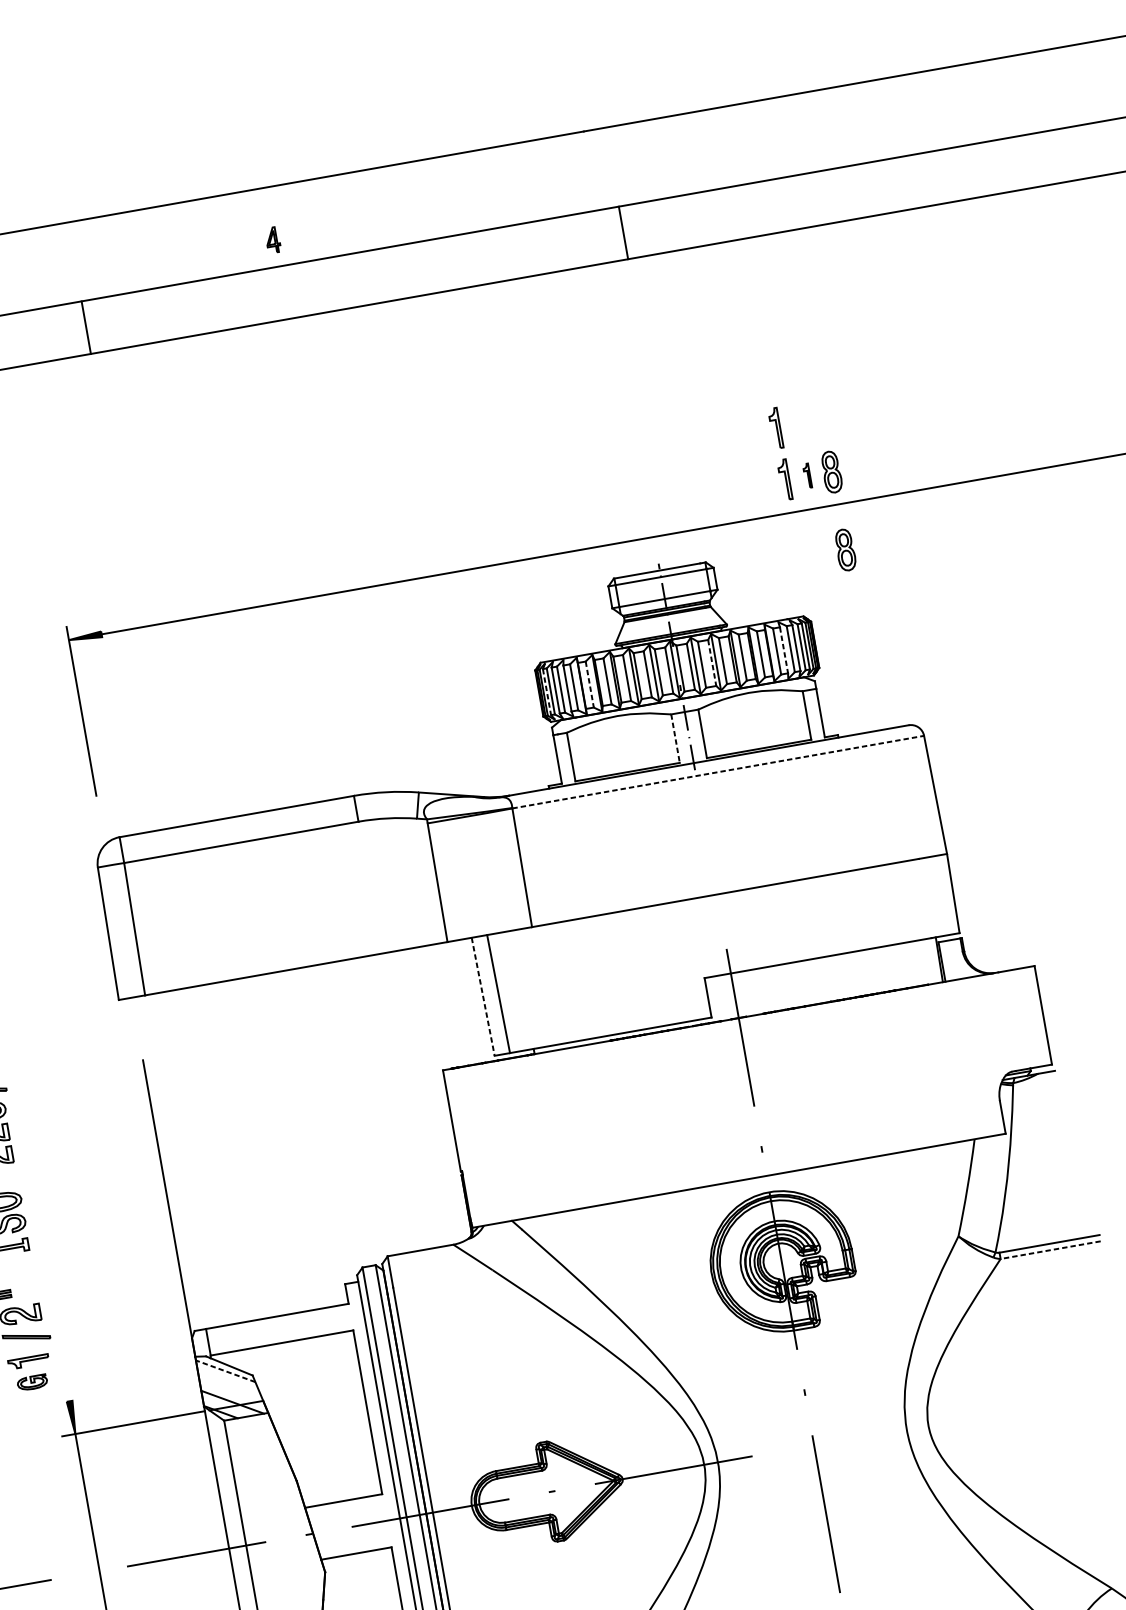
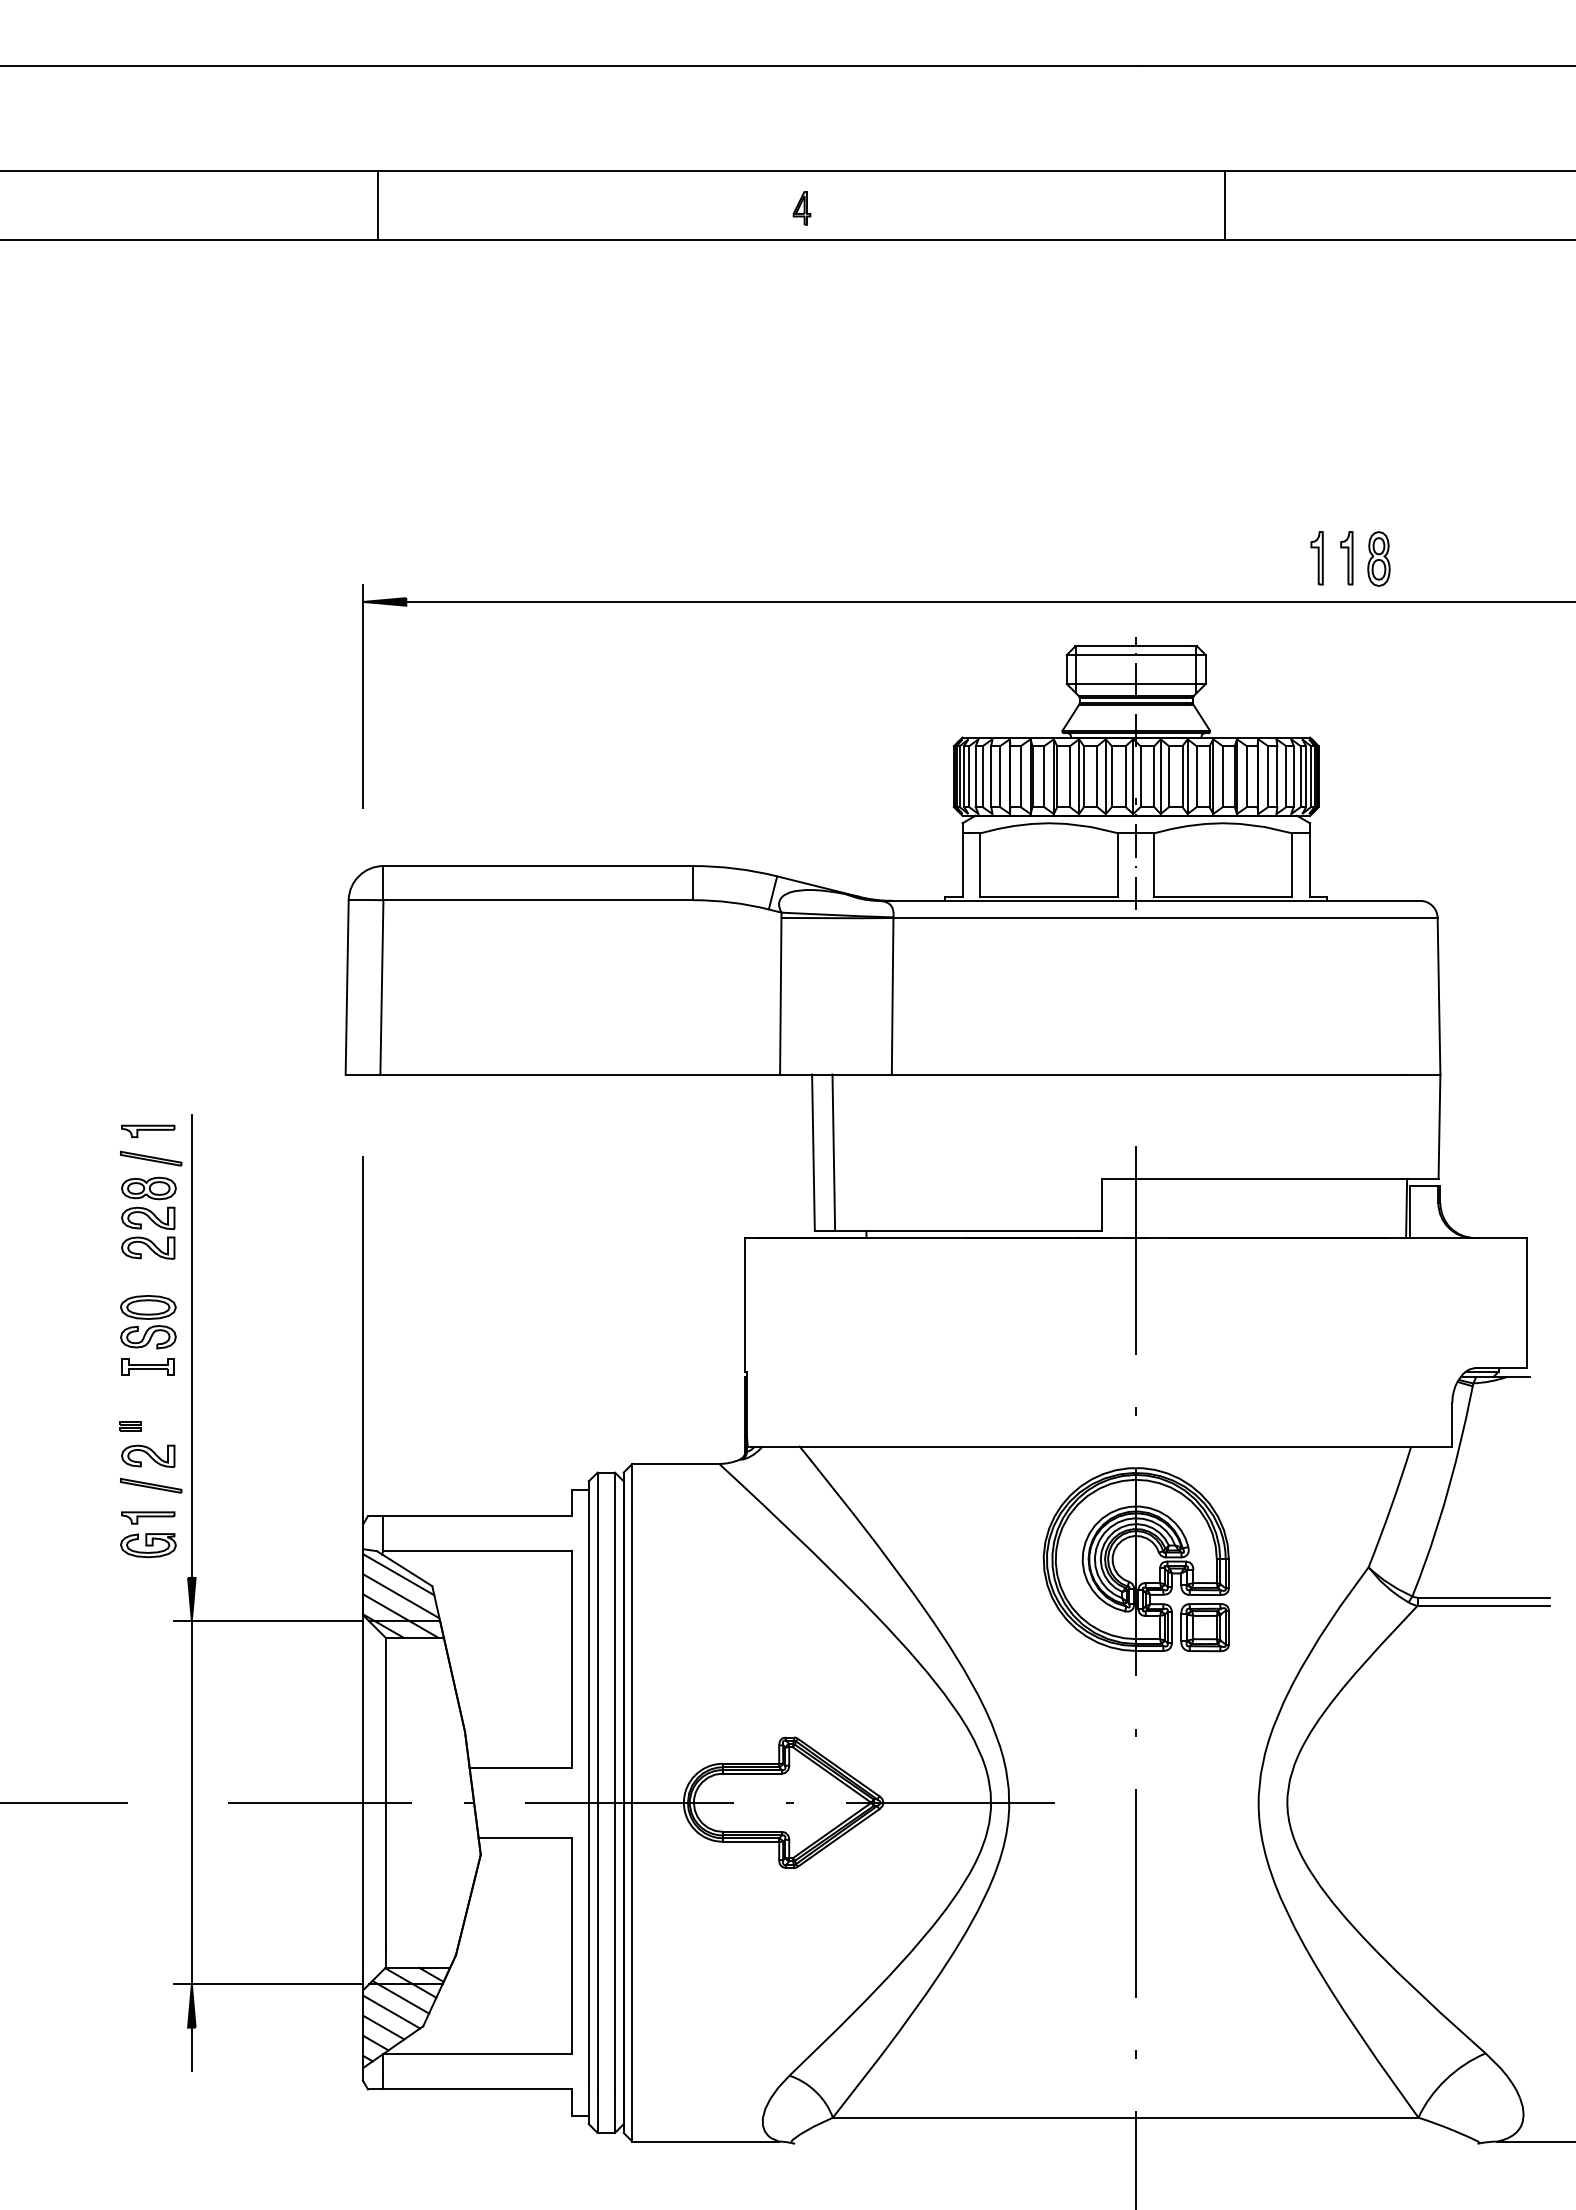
line: (623, 233) -> (1224, 205), moved
part: (272, 240) -> (801, 208), moved
line: (86, 327) -> (377, 205), moved
part: (775, 428) -> (1316, 490), removed
part: (807, 476) -> (1346, 558), size x1.67
part: (845, 549) -> (1378, 661), removed
line: (784, 650) -> (1277, 777), dashed -> solid
line: (712, 663) -> (1182, 777), dashed -> solid
line: (589, 685) -> (1020, 777), dashed -> solid
line: (547, 692) -> (964, 777), dashed -> solid
line: (675, 738) -> (1118, 865), dashed -> solid
line: (718, 771) -> (1166, 917), dashed -> solid
line: (483, 997) -> (813, 1153), dashed -> solid
line: (38, 1226) -> (191, 1346), added
line: (1050, 1249) -> (1483, 1605), dashed -> solid
part: (842, 1303) -> (1204, 1627), added
line: (225, 1371) -> (398, 1574), dashed -> solid
part: (32, 1382) -> (148, 1545), size x1.43
line: (230, 1387) -> (401, 1596), added

